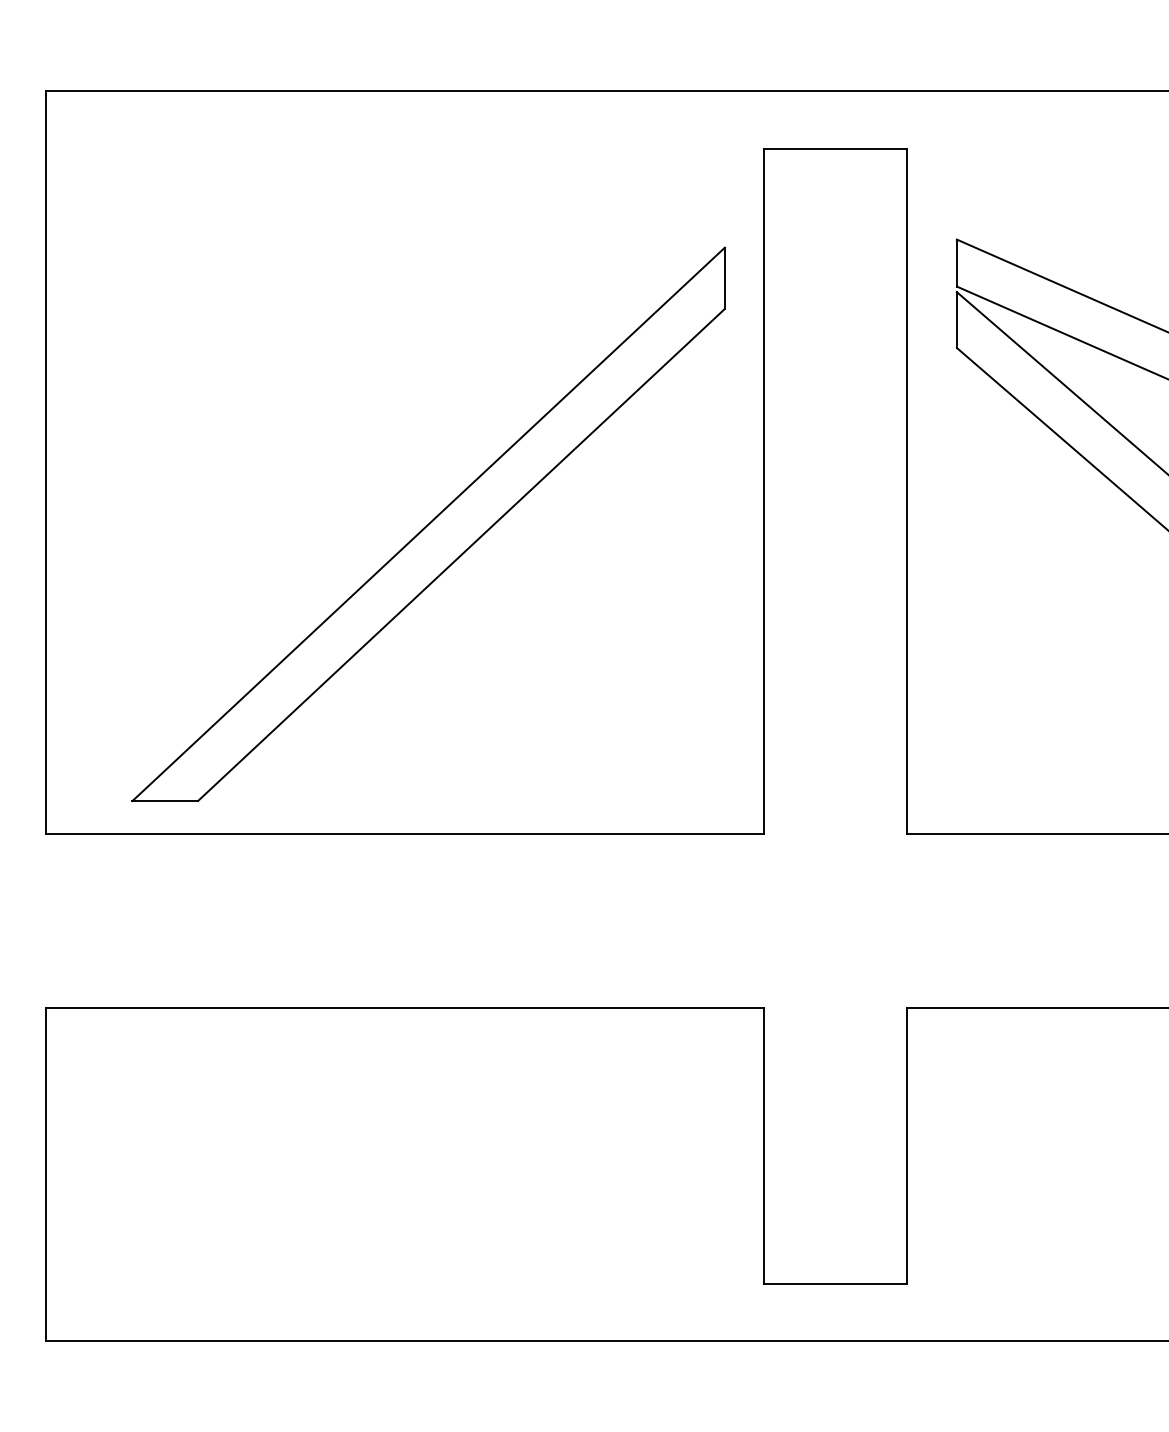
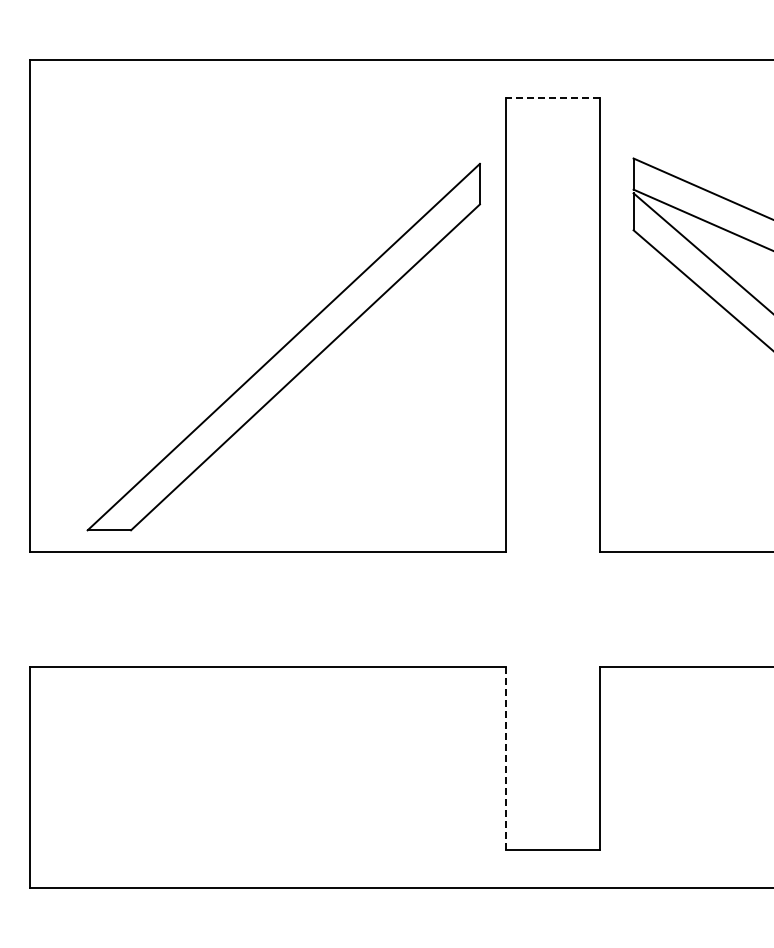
line: (834, 148) -> (552, 98), solid -> dashed
line: (763, 1147) -> (505, 759), solid -> dashed

